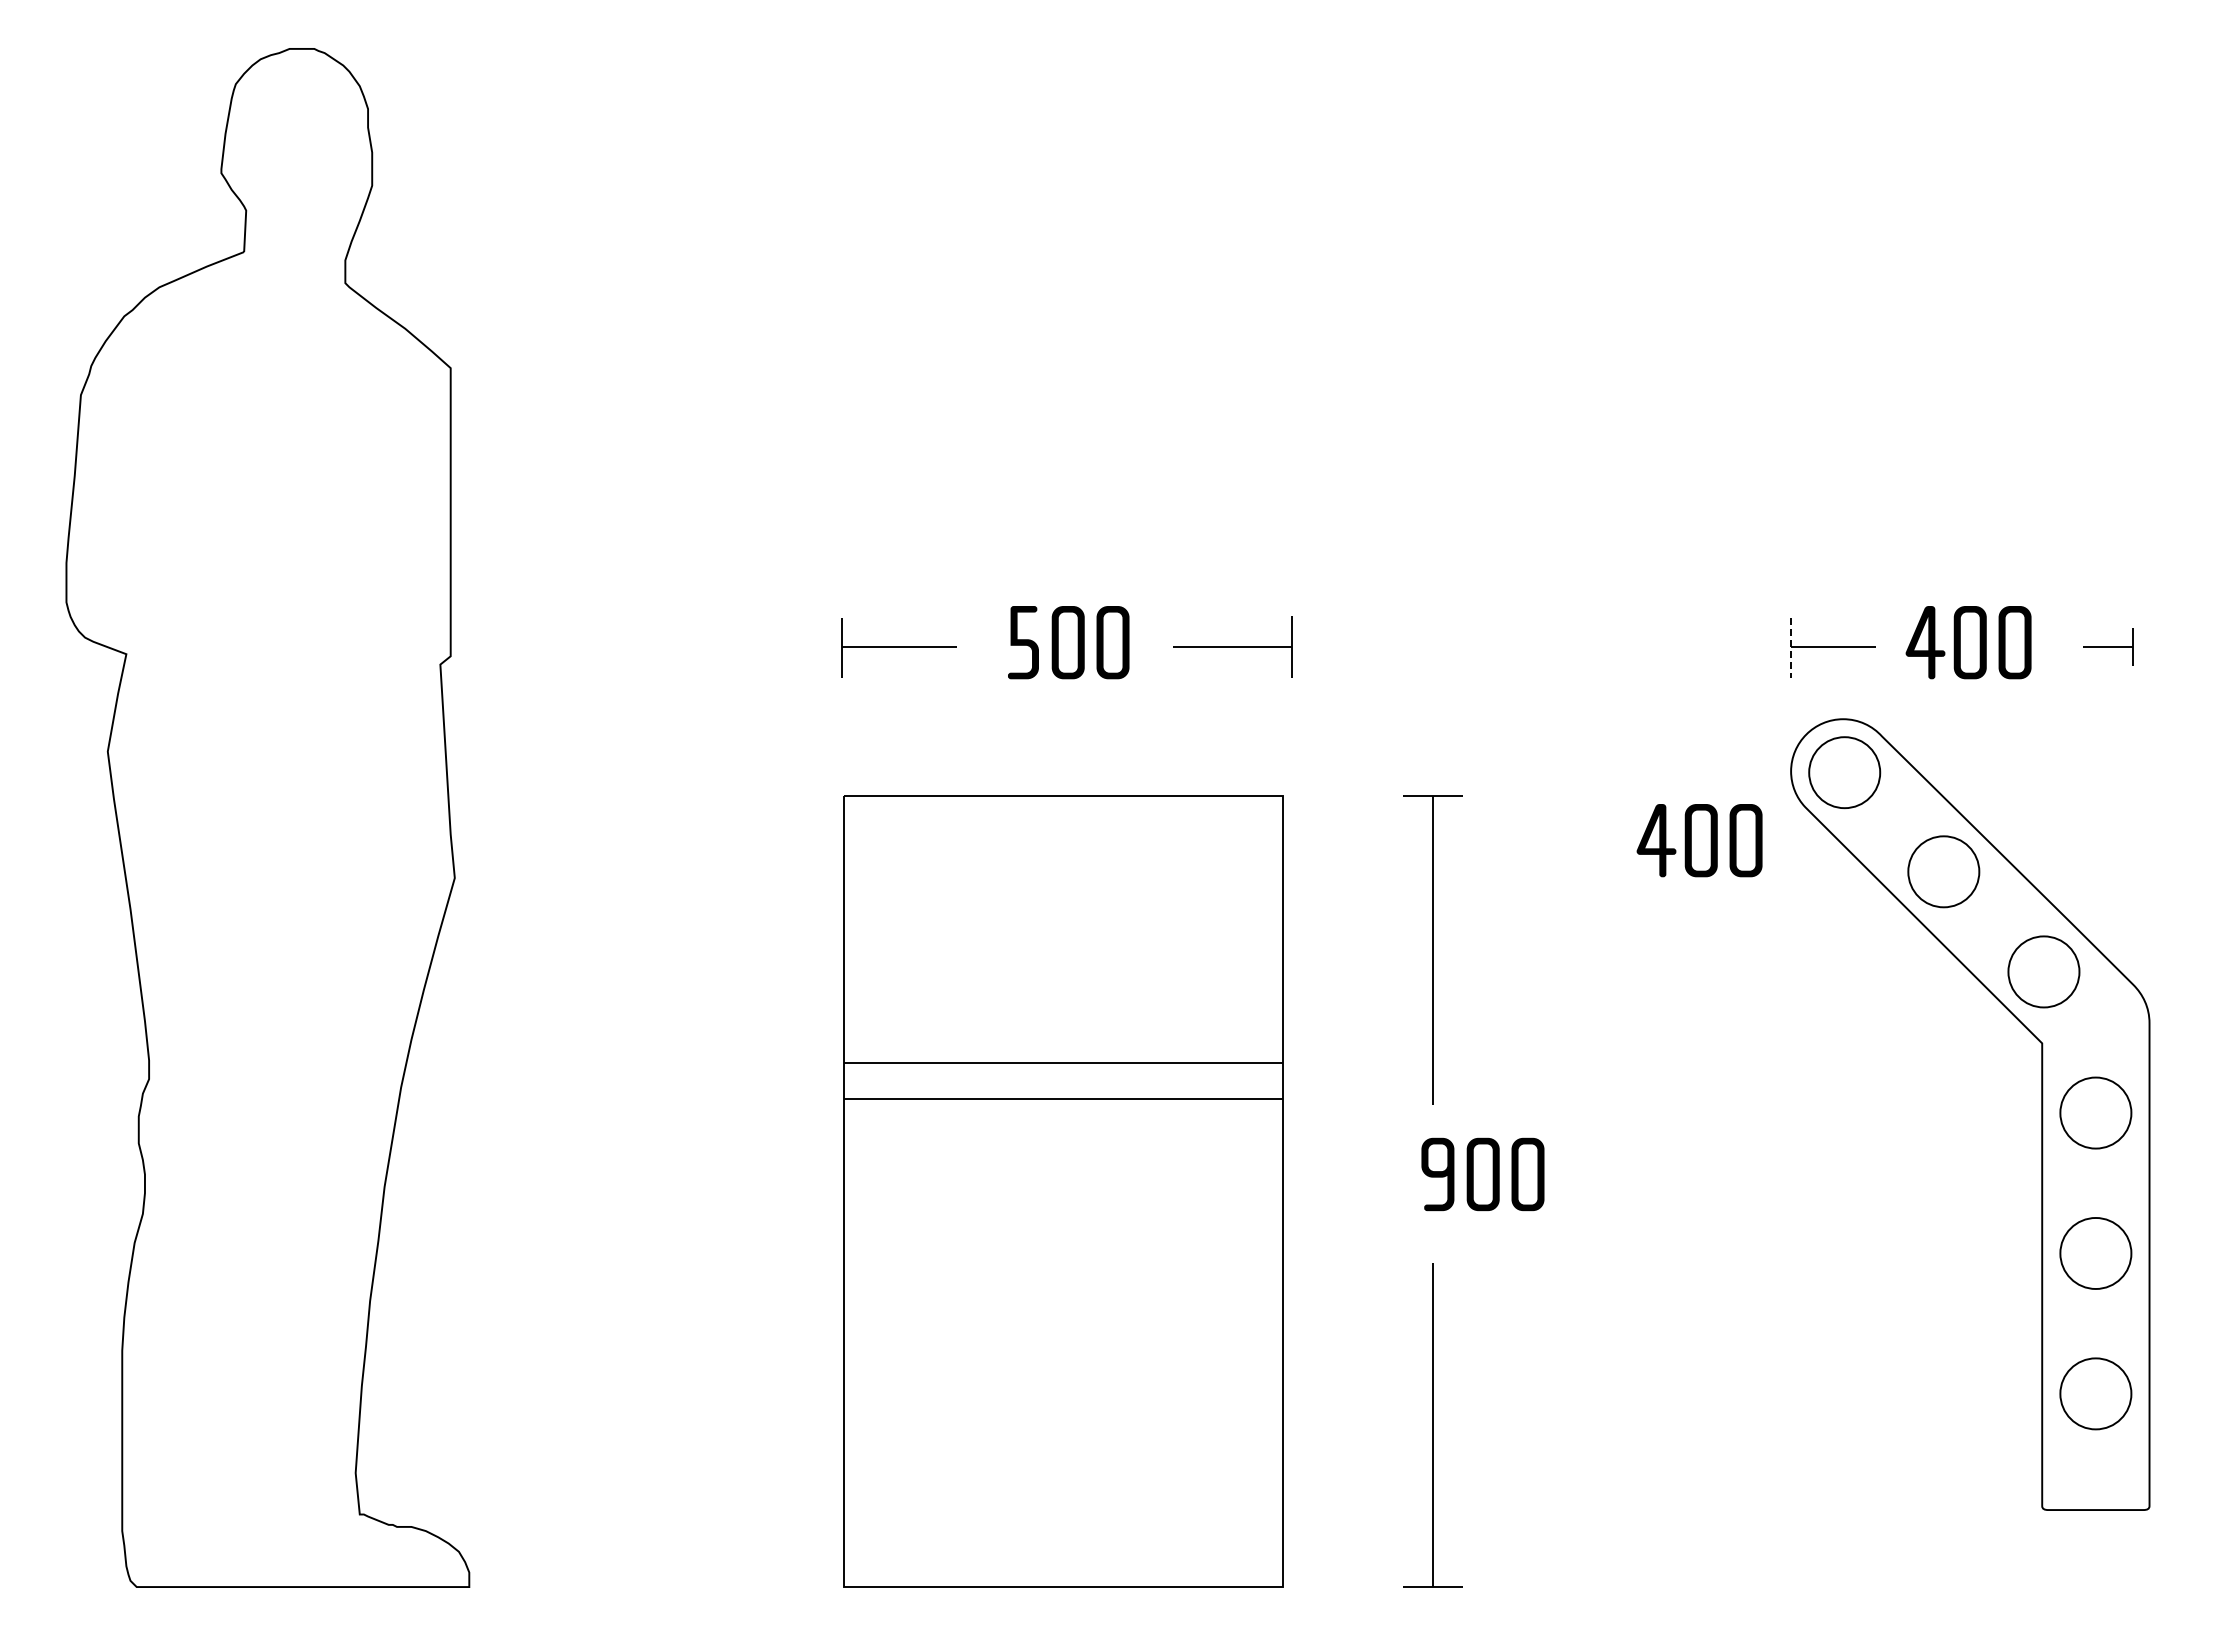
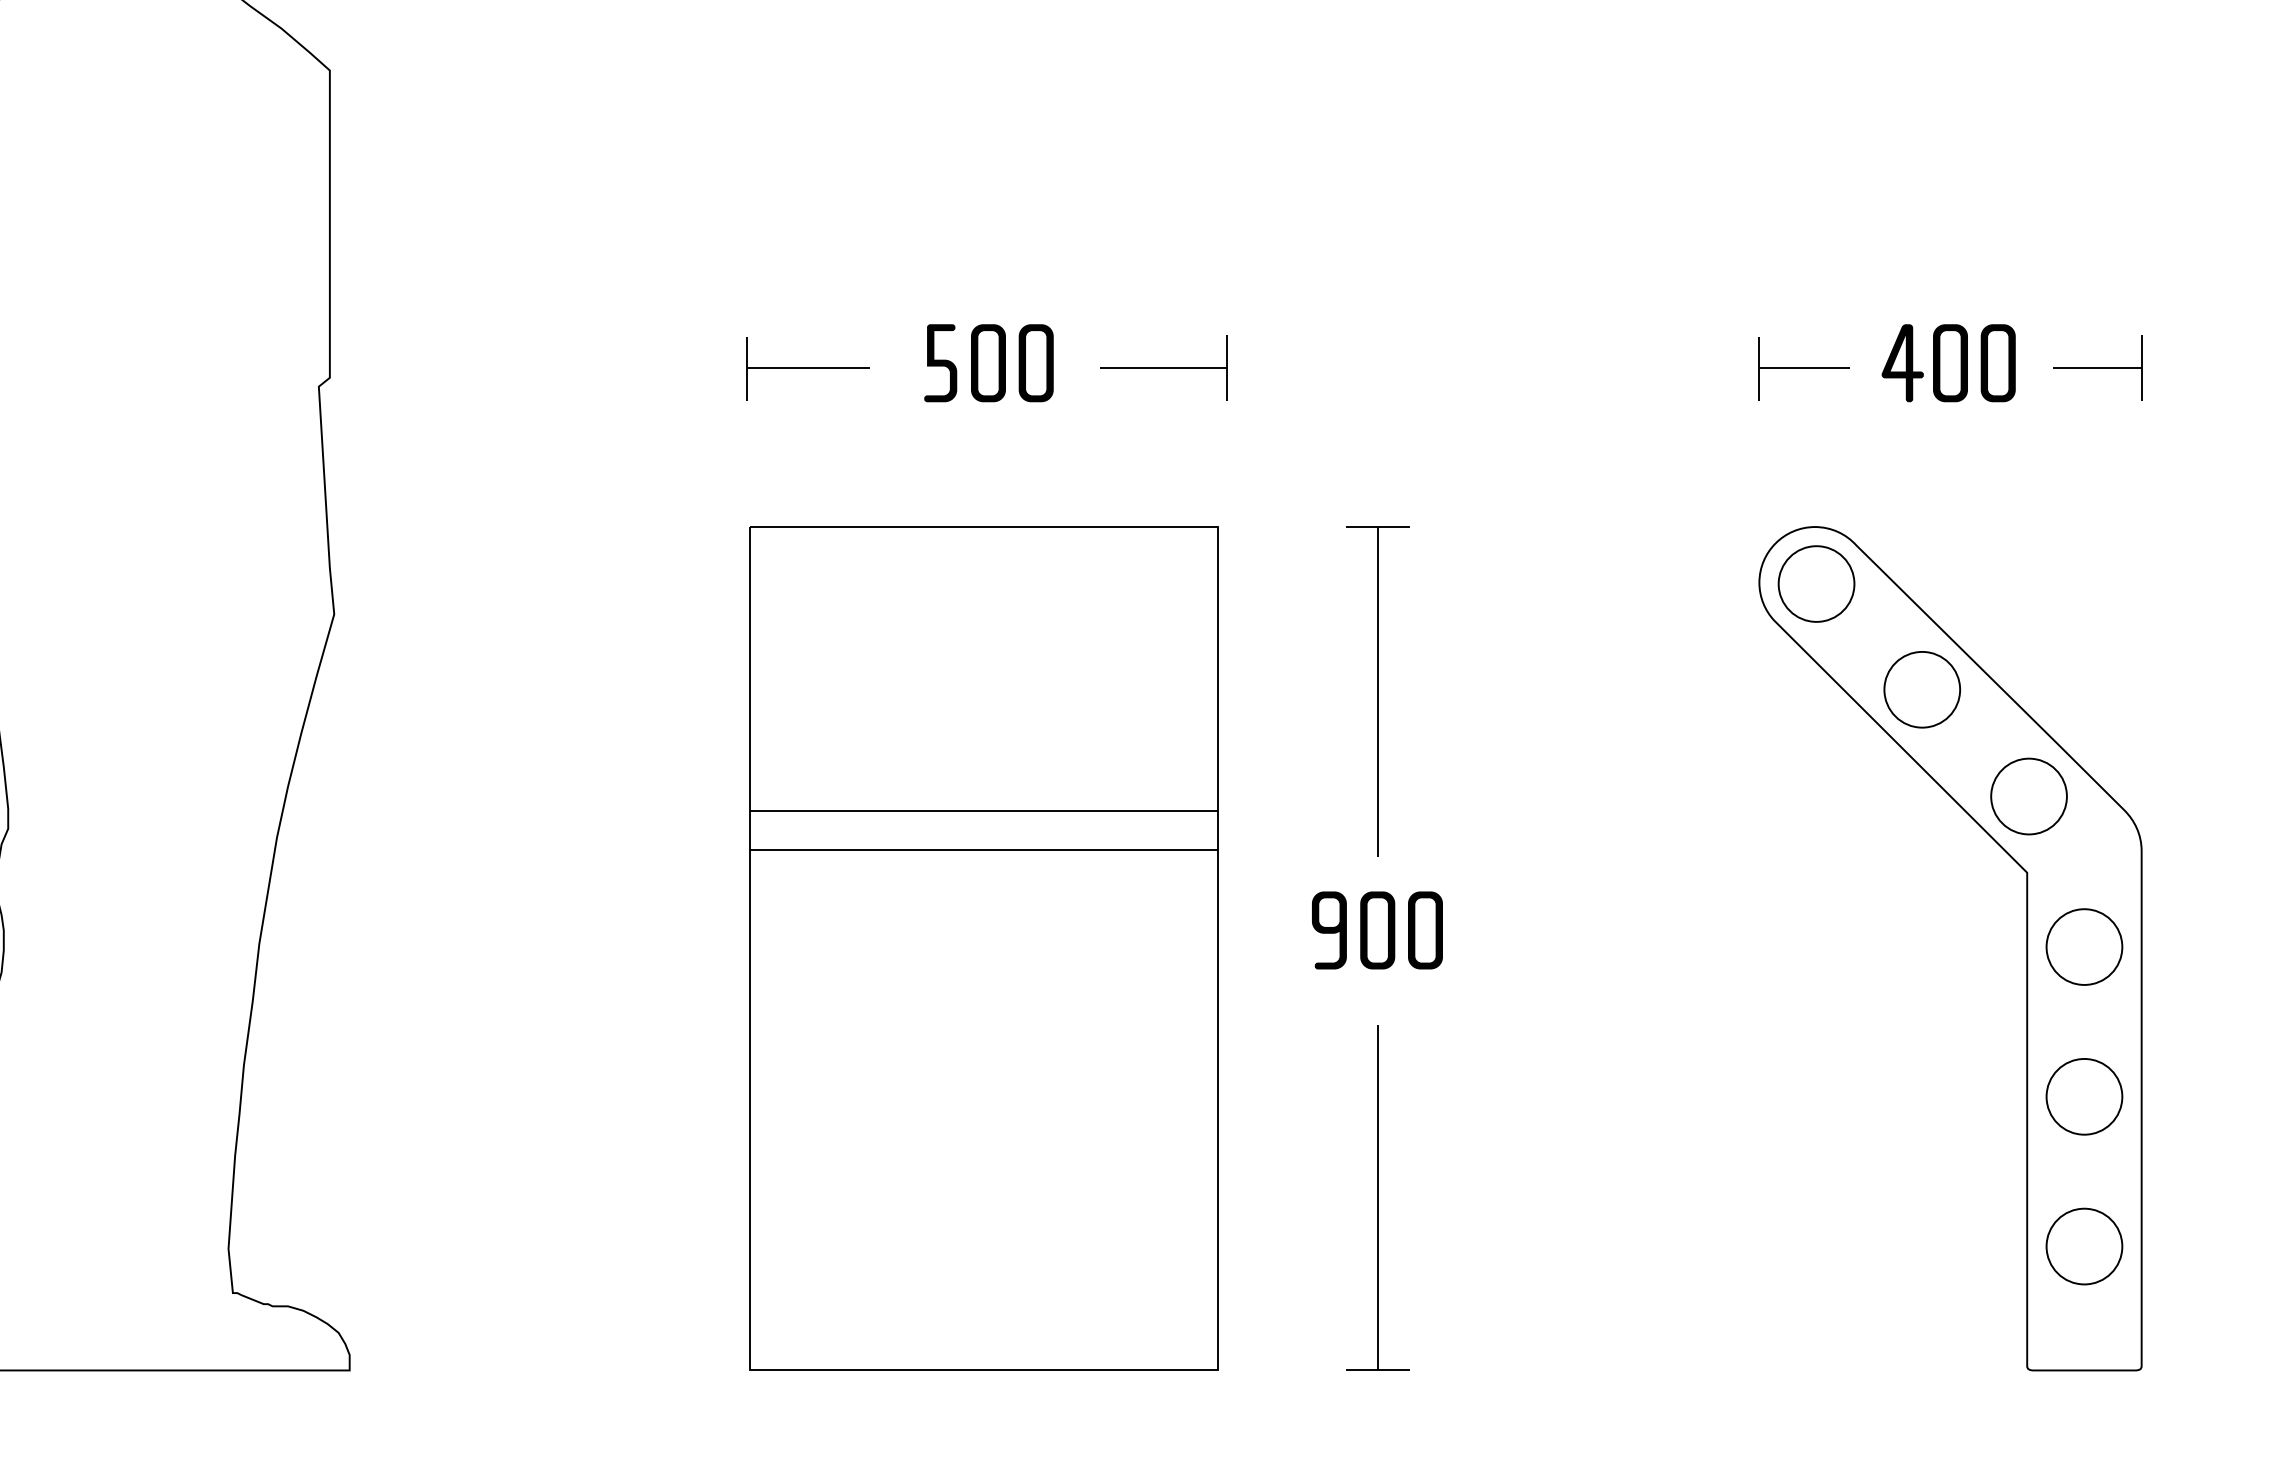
part: (2108, 646) -> (2097, 367), size x1.67
line: (1791, 647) -> (1759, 368), dashed -> solid
part: (1699, 840) -> (1661, 574), removed
part: (2041, 1114) -> (2026, 948), moved
part: (1482, 1174) -> (1376, 930), moved

